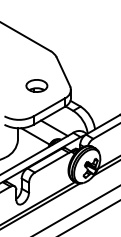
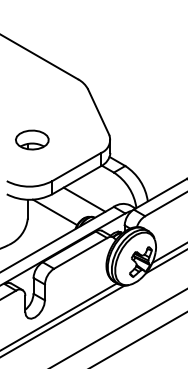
part: (36, 85) -> (31, 139), moved

